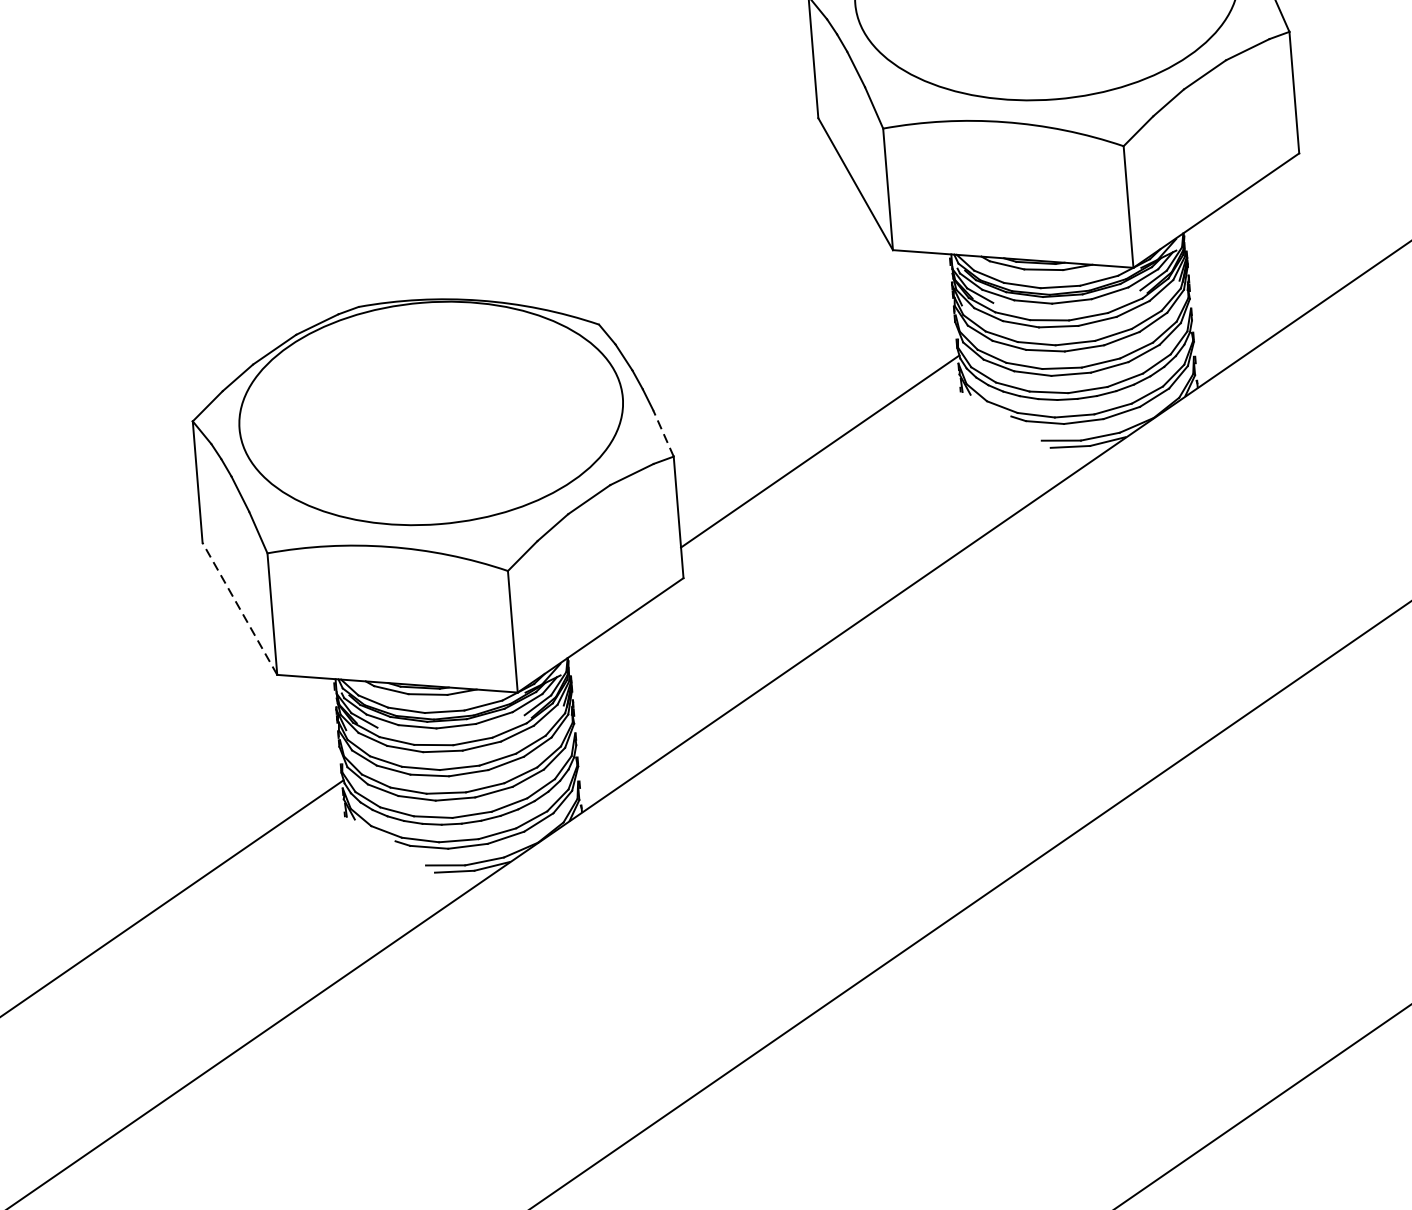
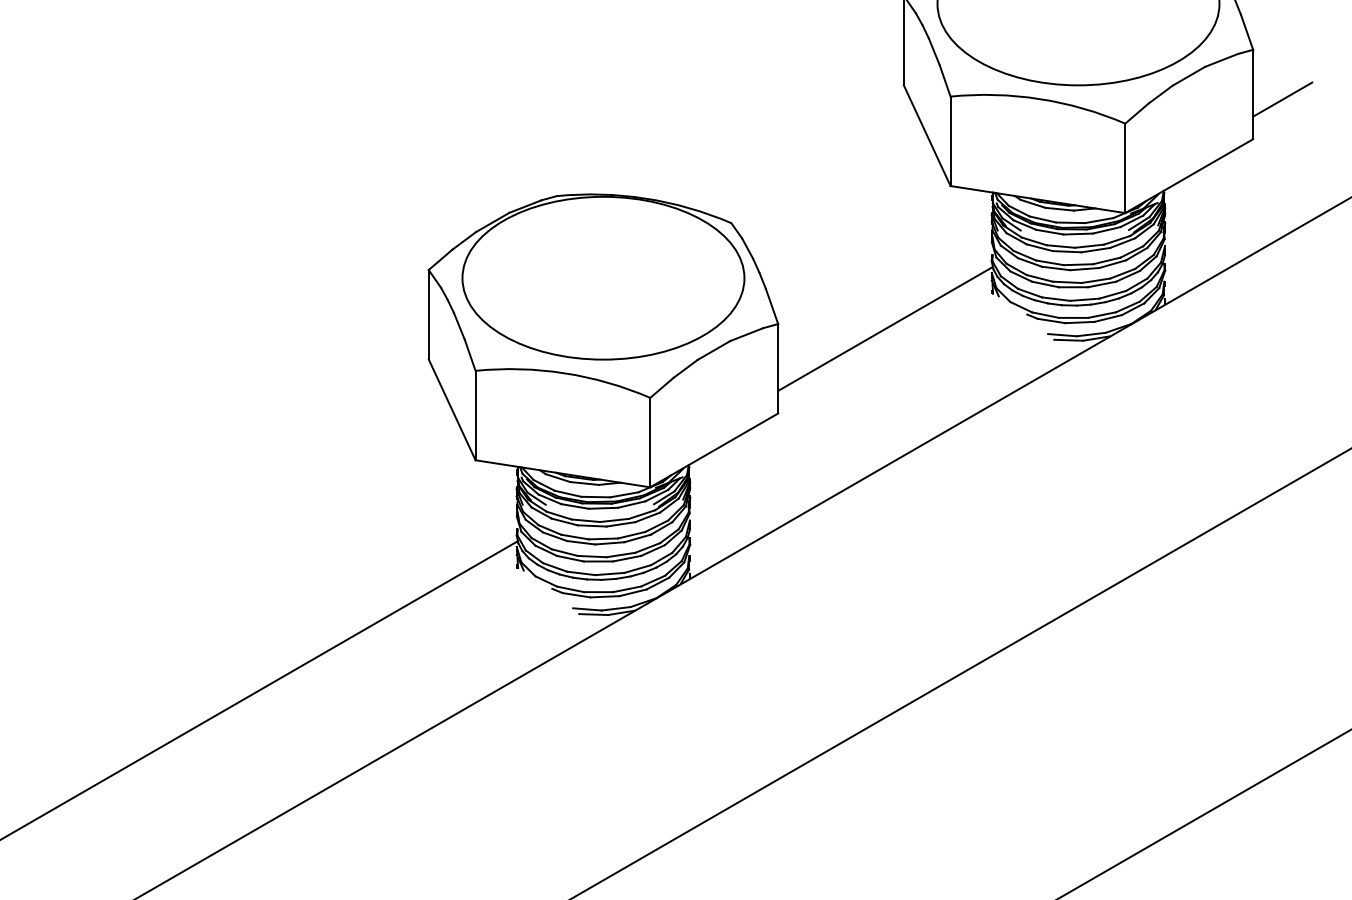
line: (1334, 96) -> (1282, 99), added
line: (664, 433) -> (772, 306), dashed -> solid
line: (240, 608) -> (452, 409), dashed -> solid

